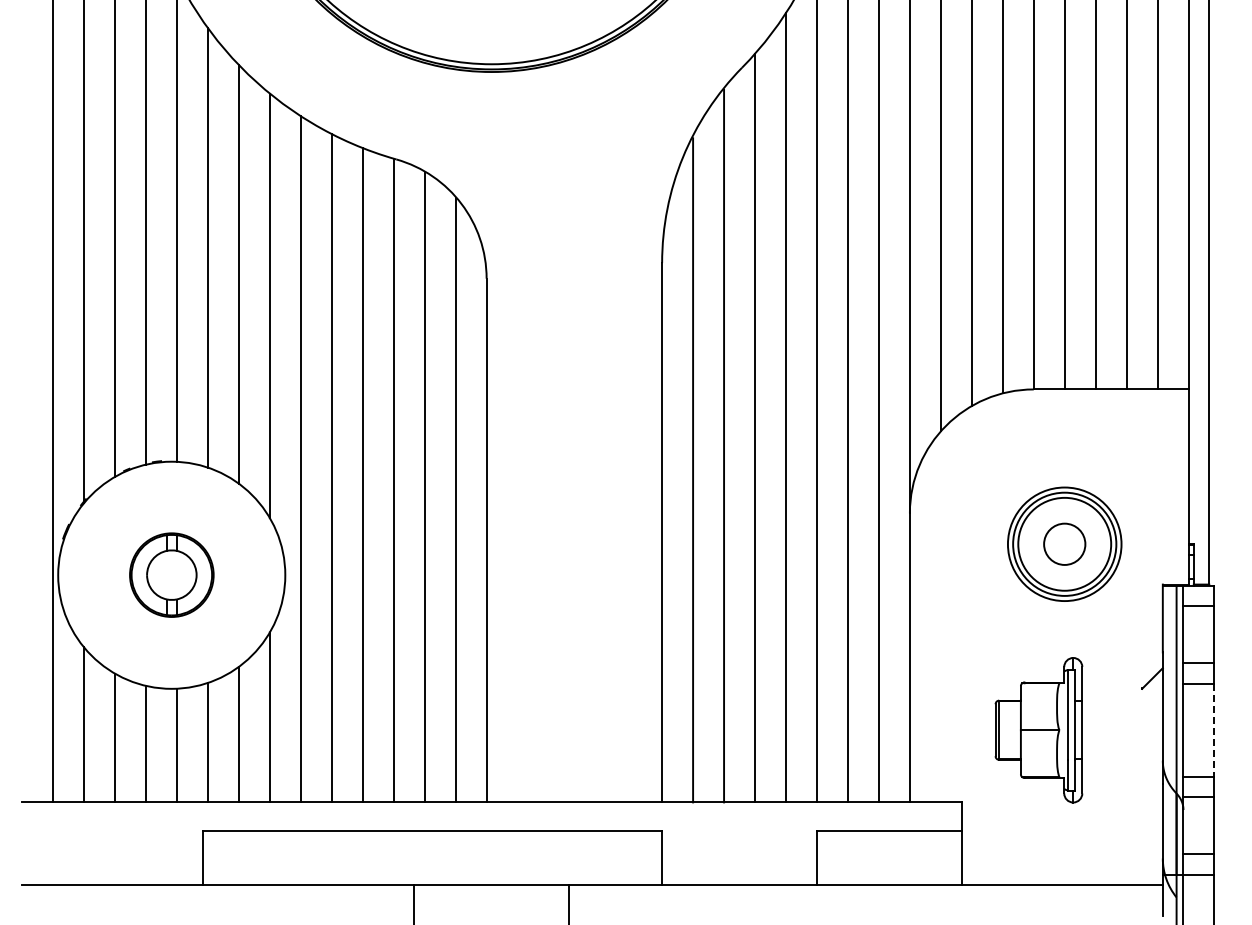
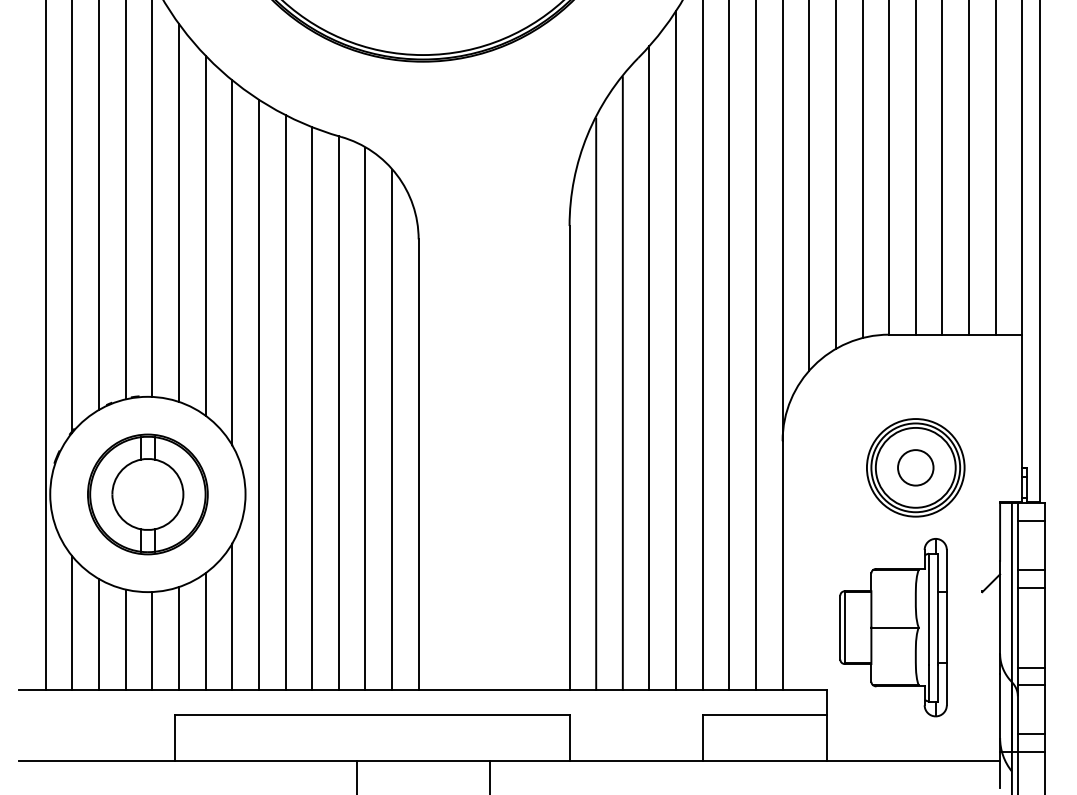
part: (171, 574) -> (147, 493), size x1.67
part: (1038, 730) -> (893, 627), size x1.43
line: (1214, 730) -> (1044, 627), dashed -> solid

